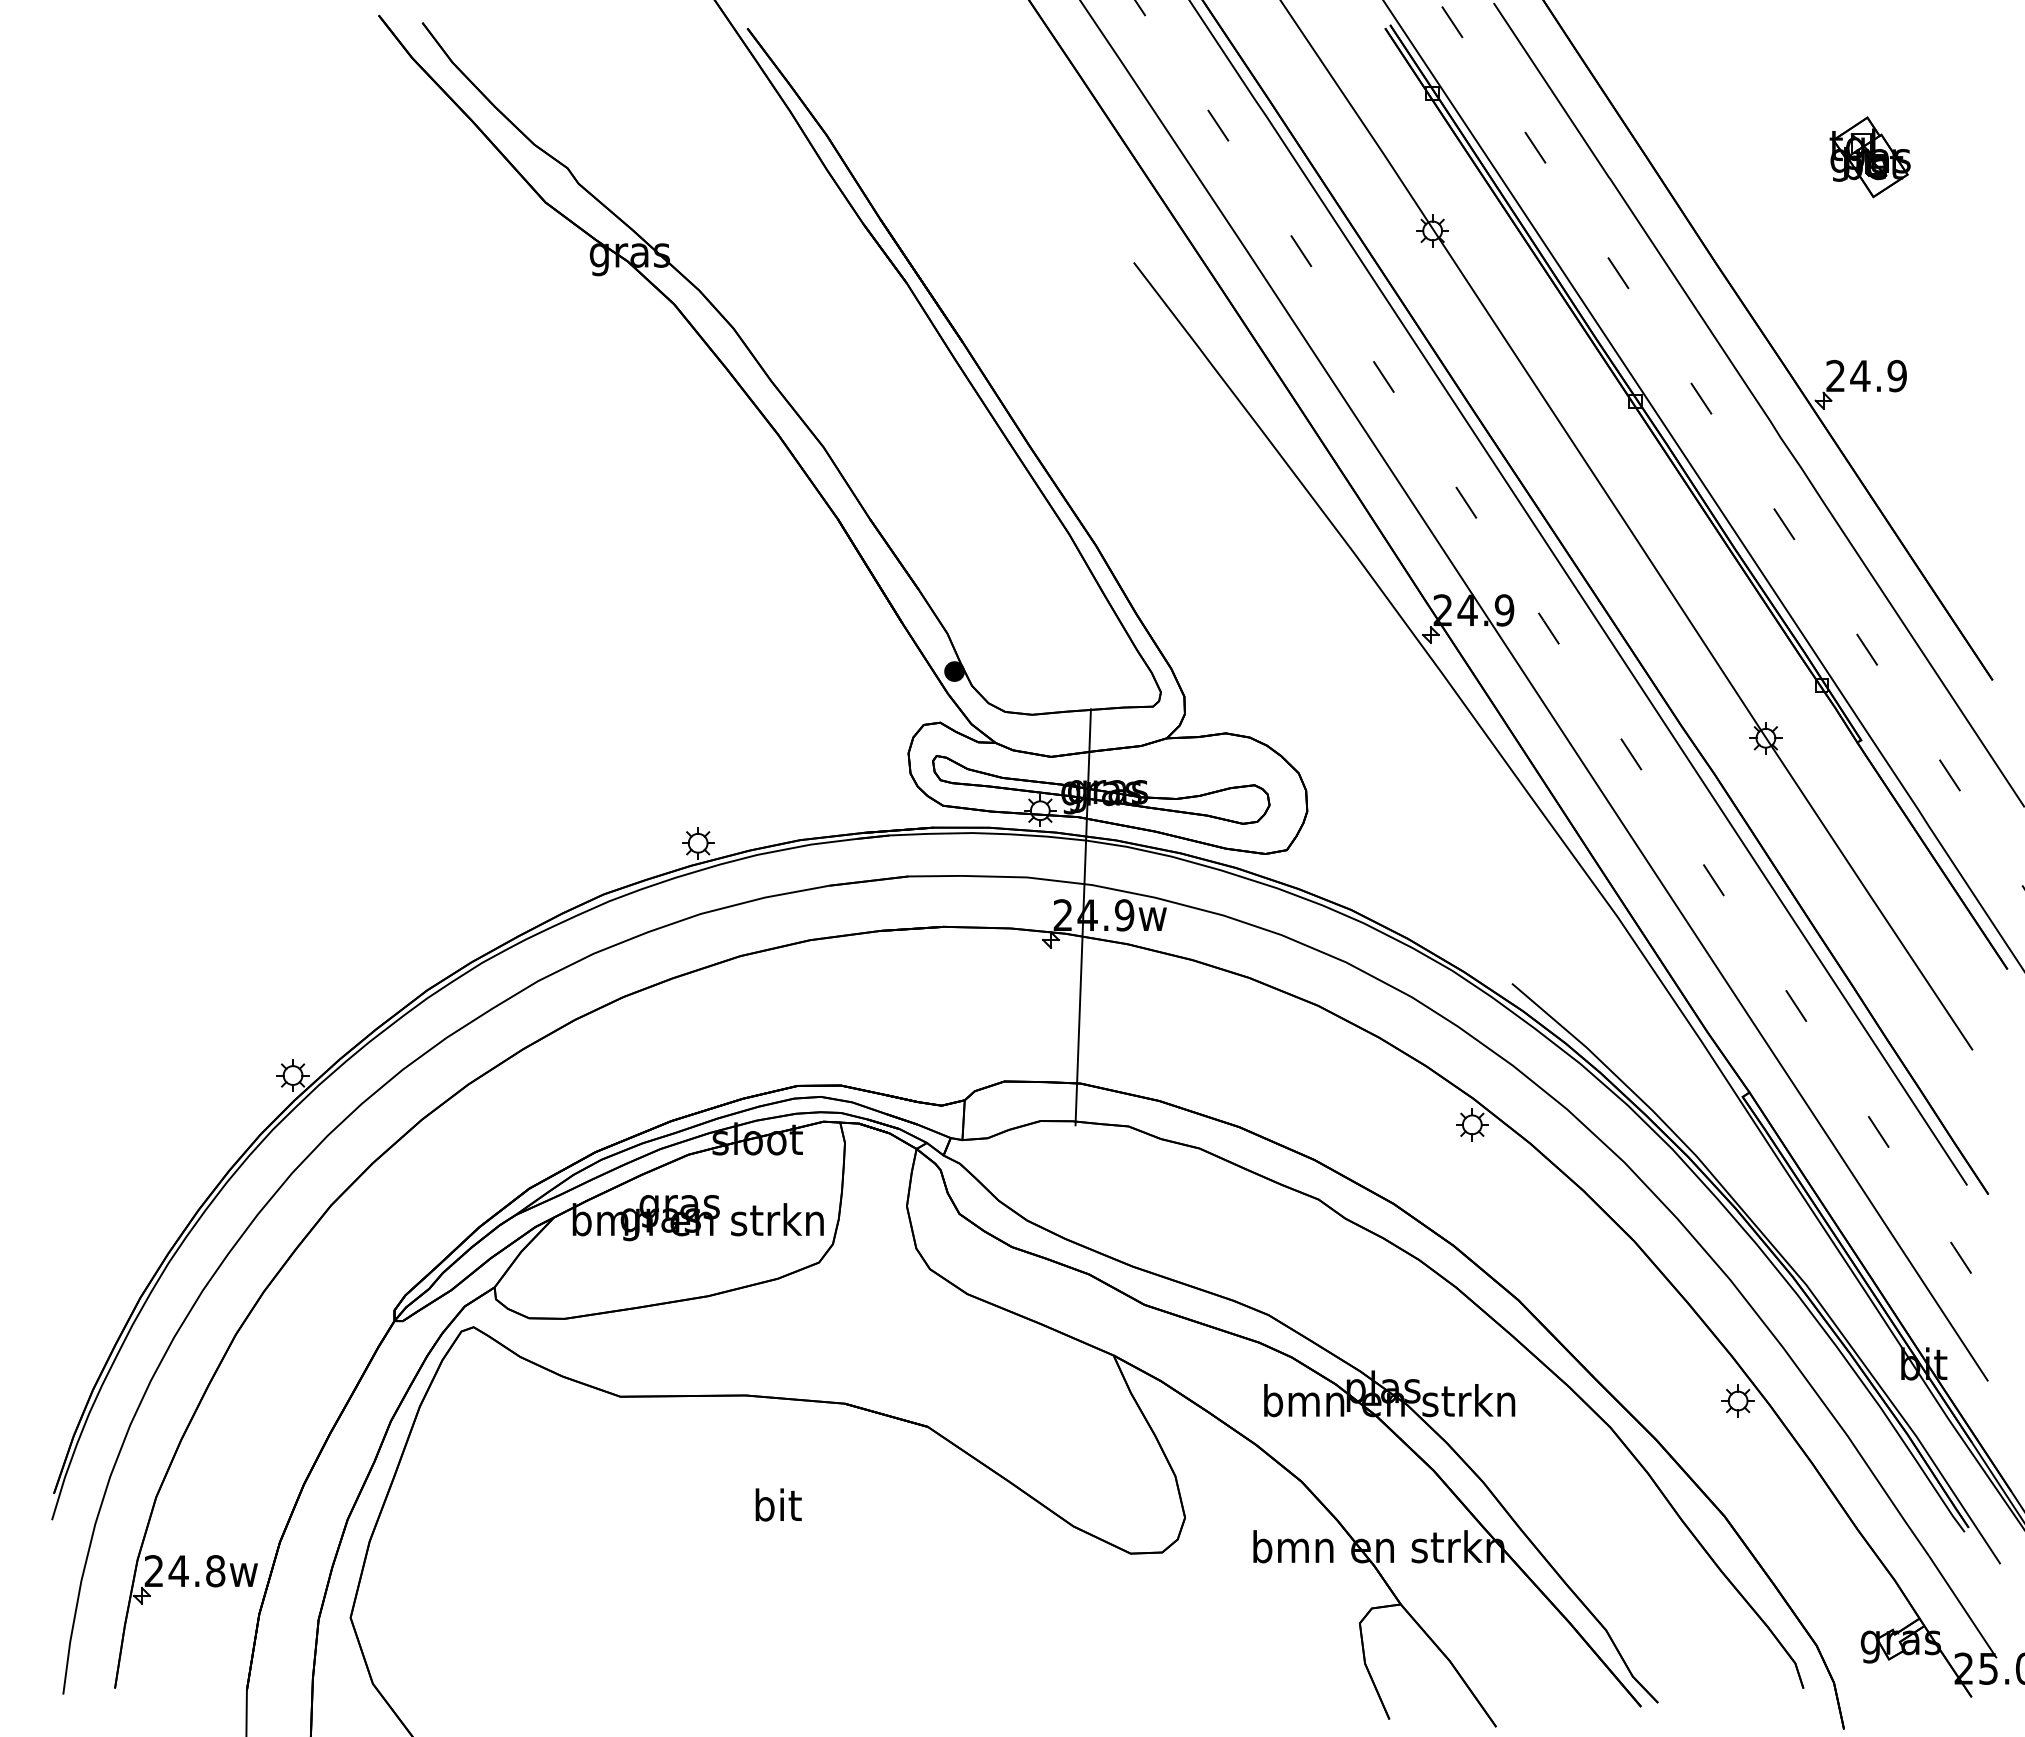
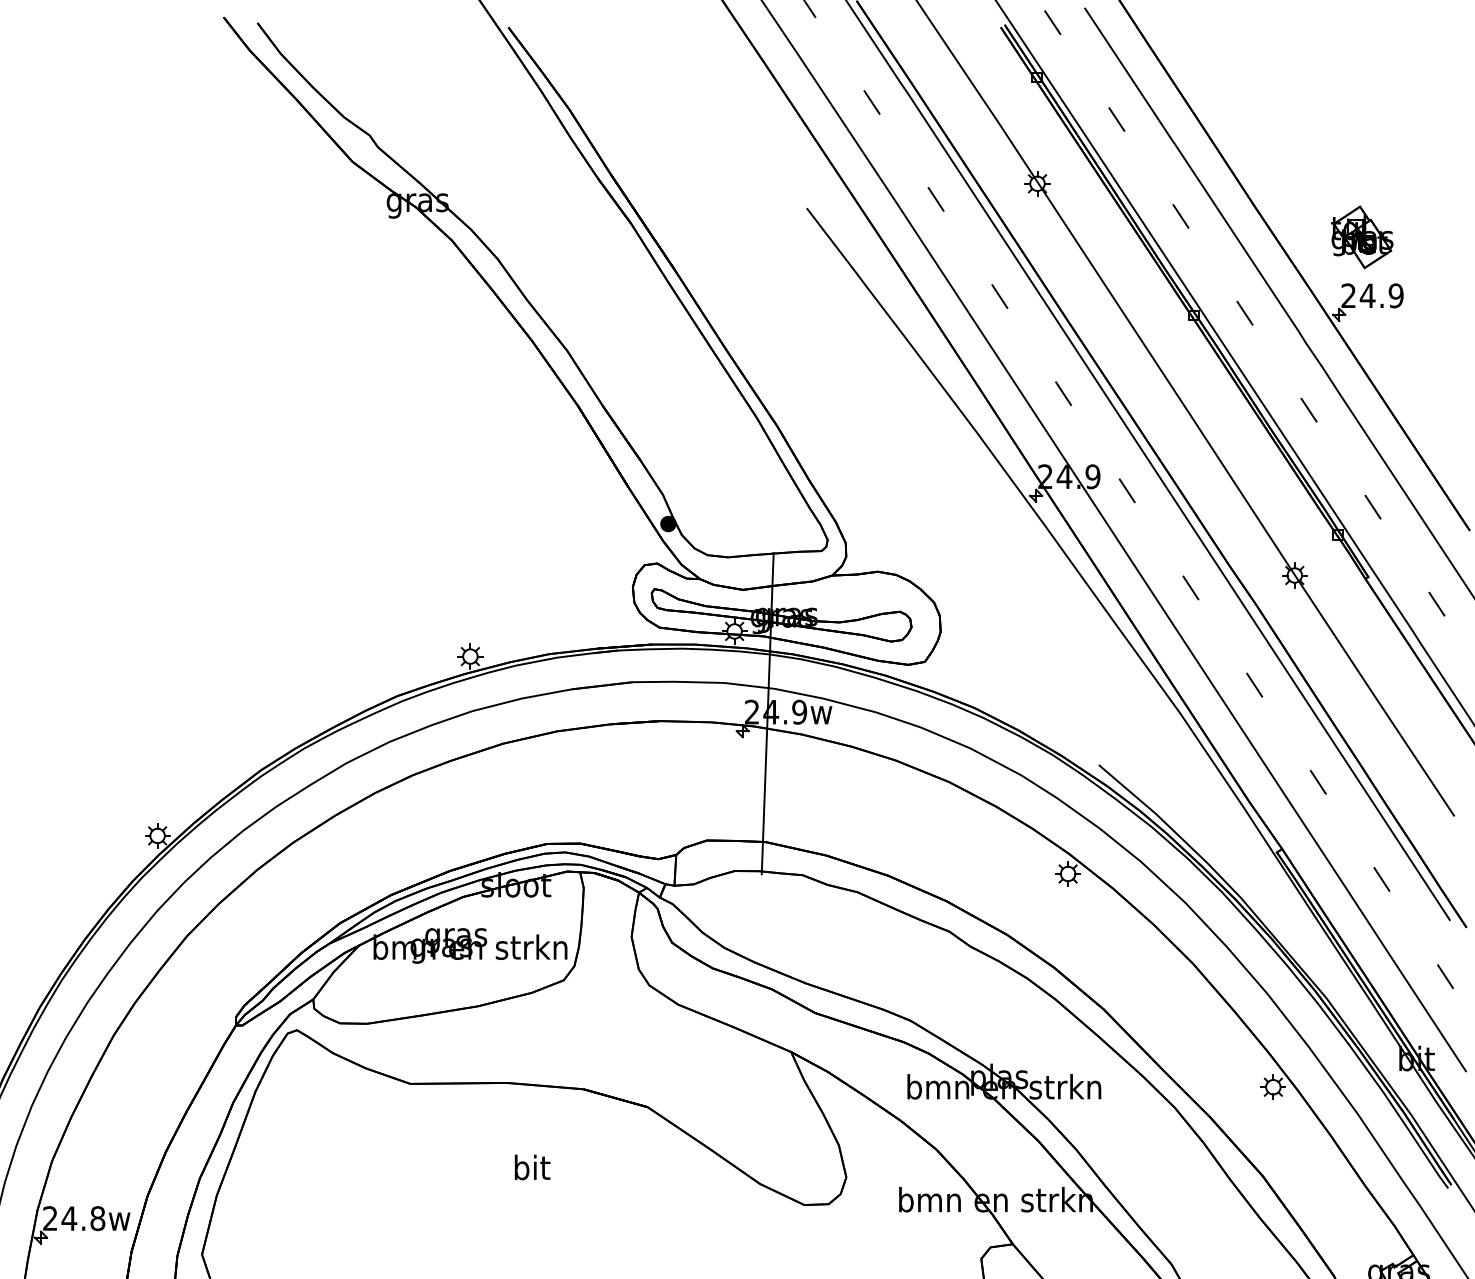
part: (1869, 157) -> (1361, 237), moved

